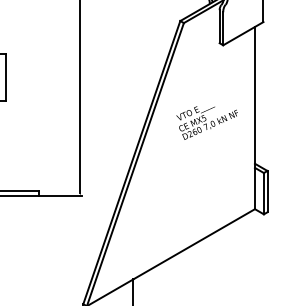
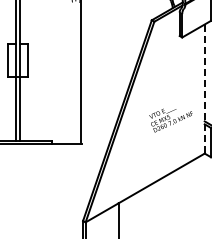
line: (254, 118) -> (204, 89), solid -> dashed
text: (206, 122) -> (170, 120), moved

